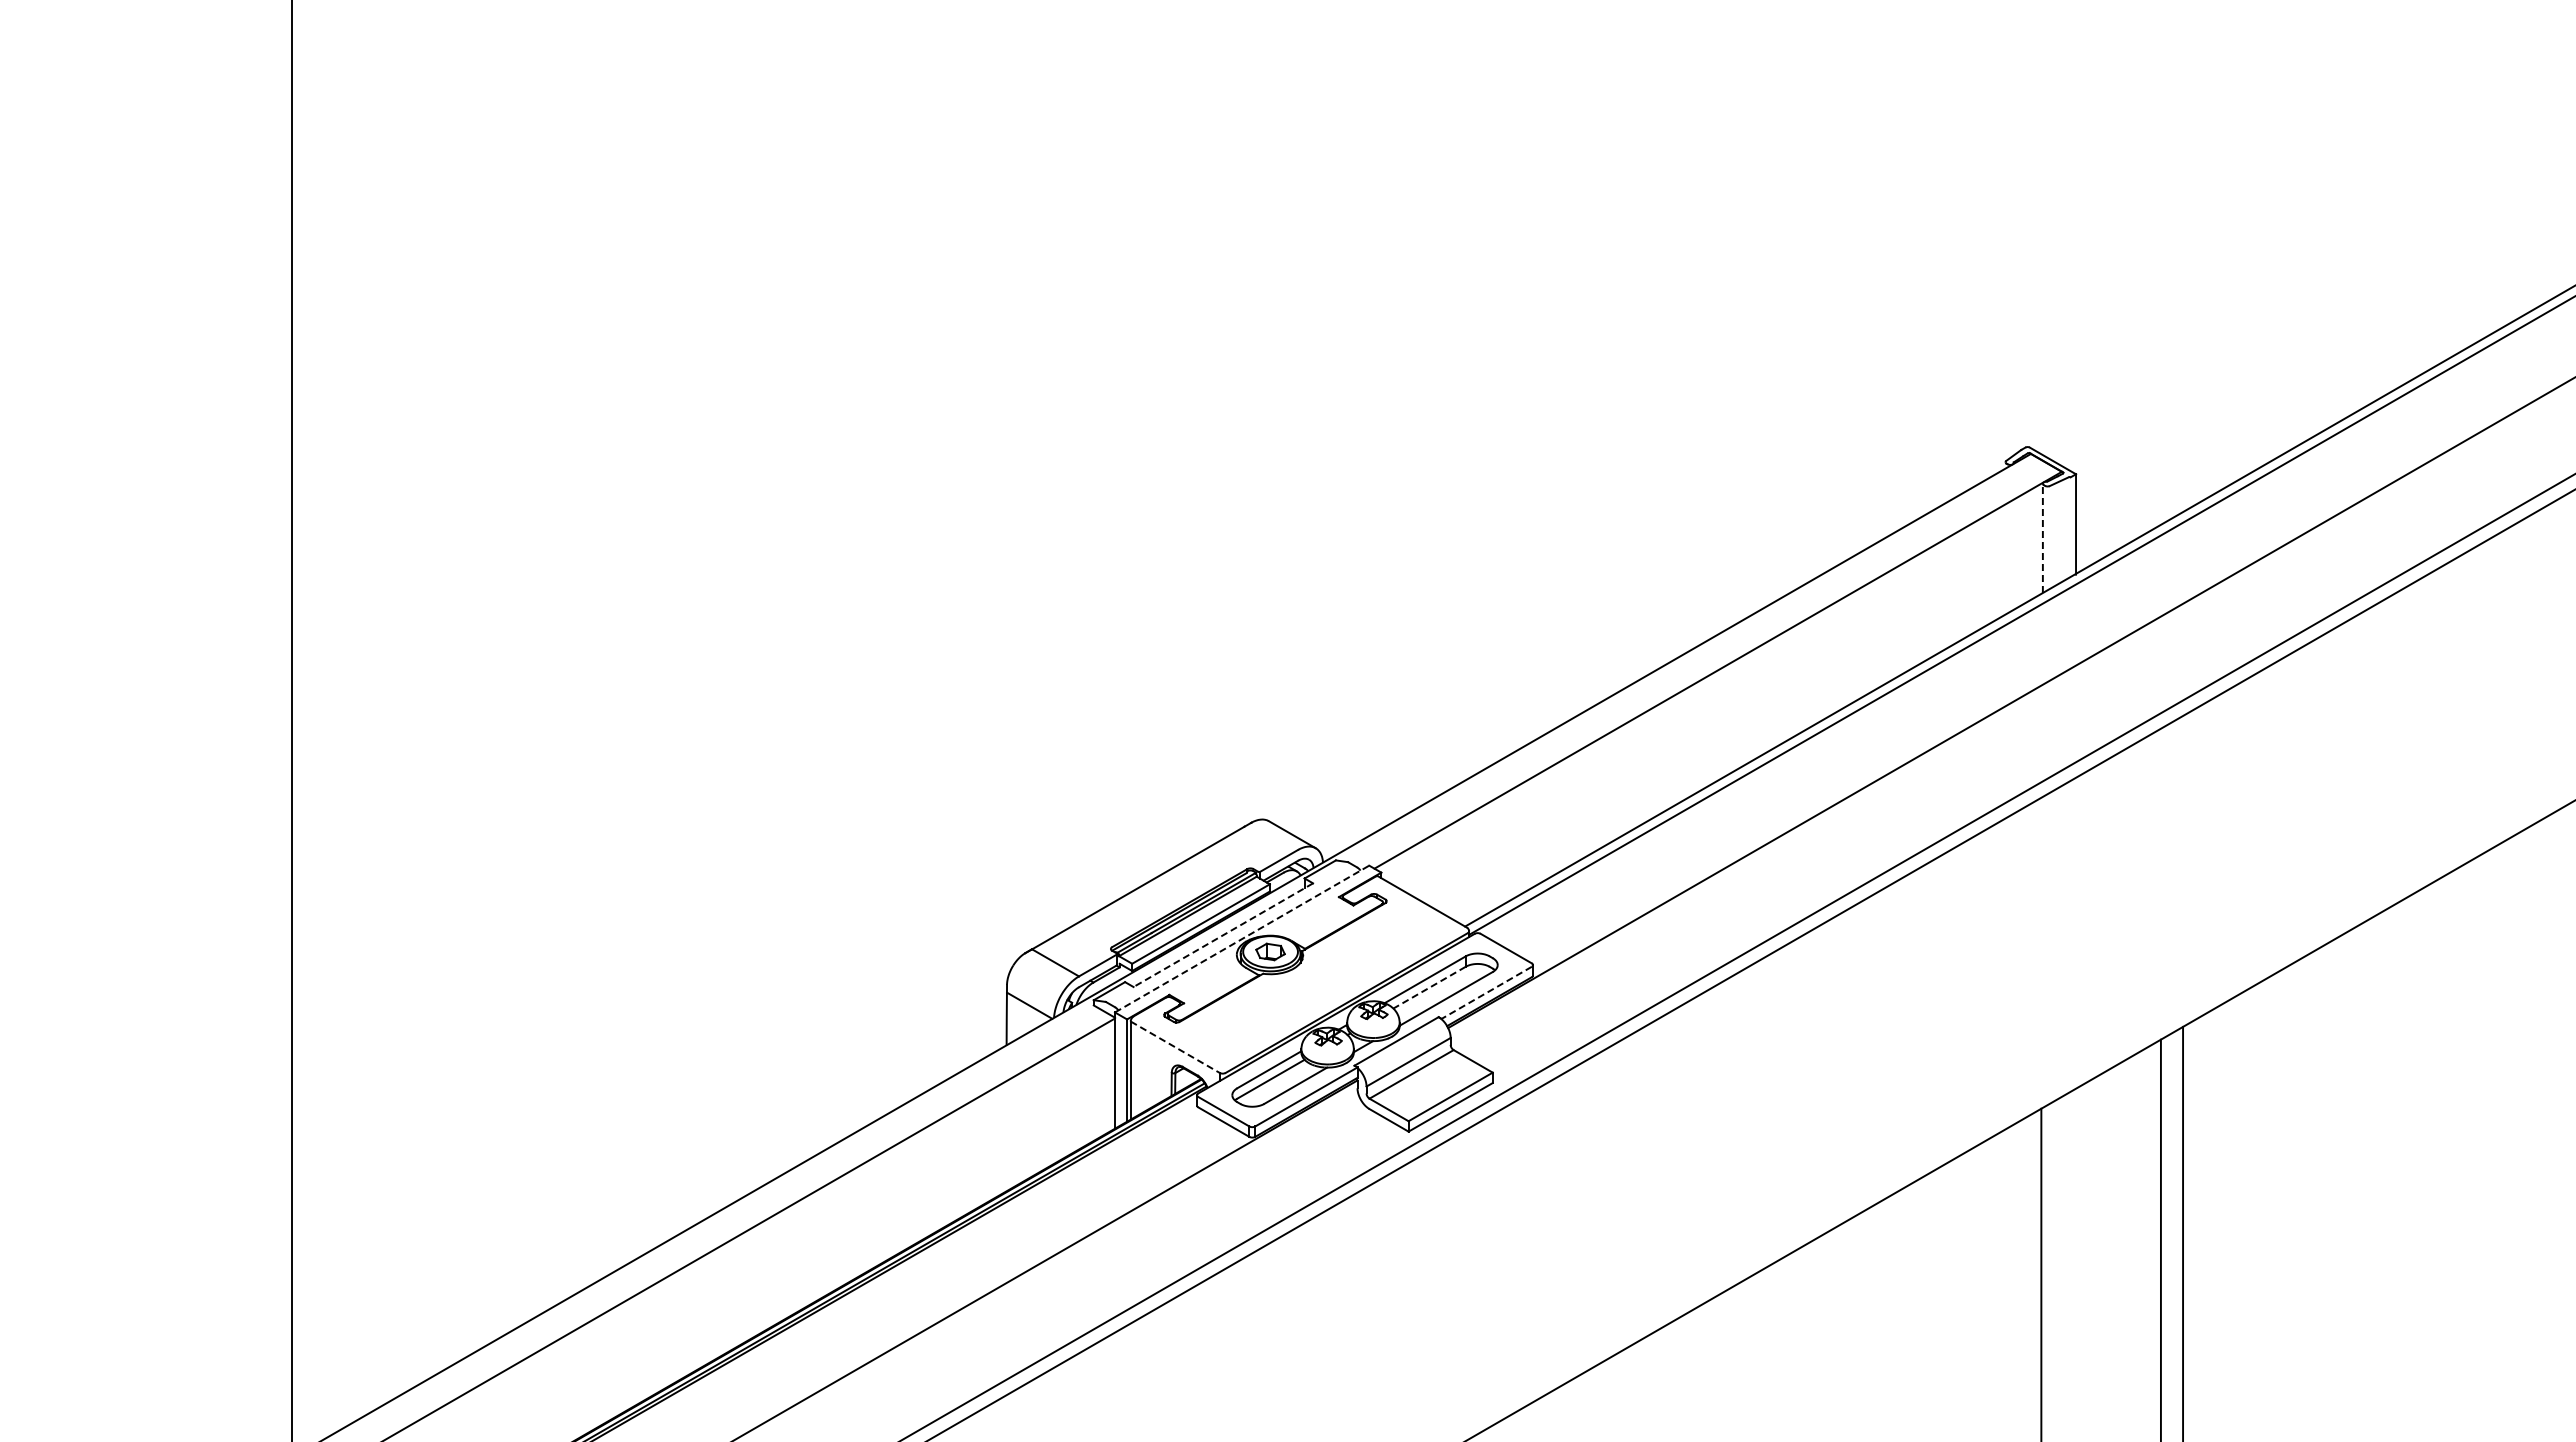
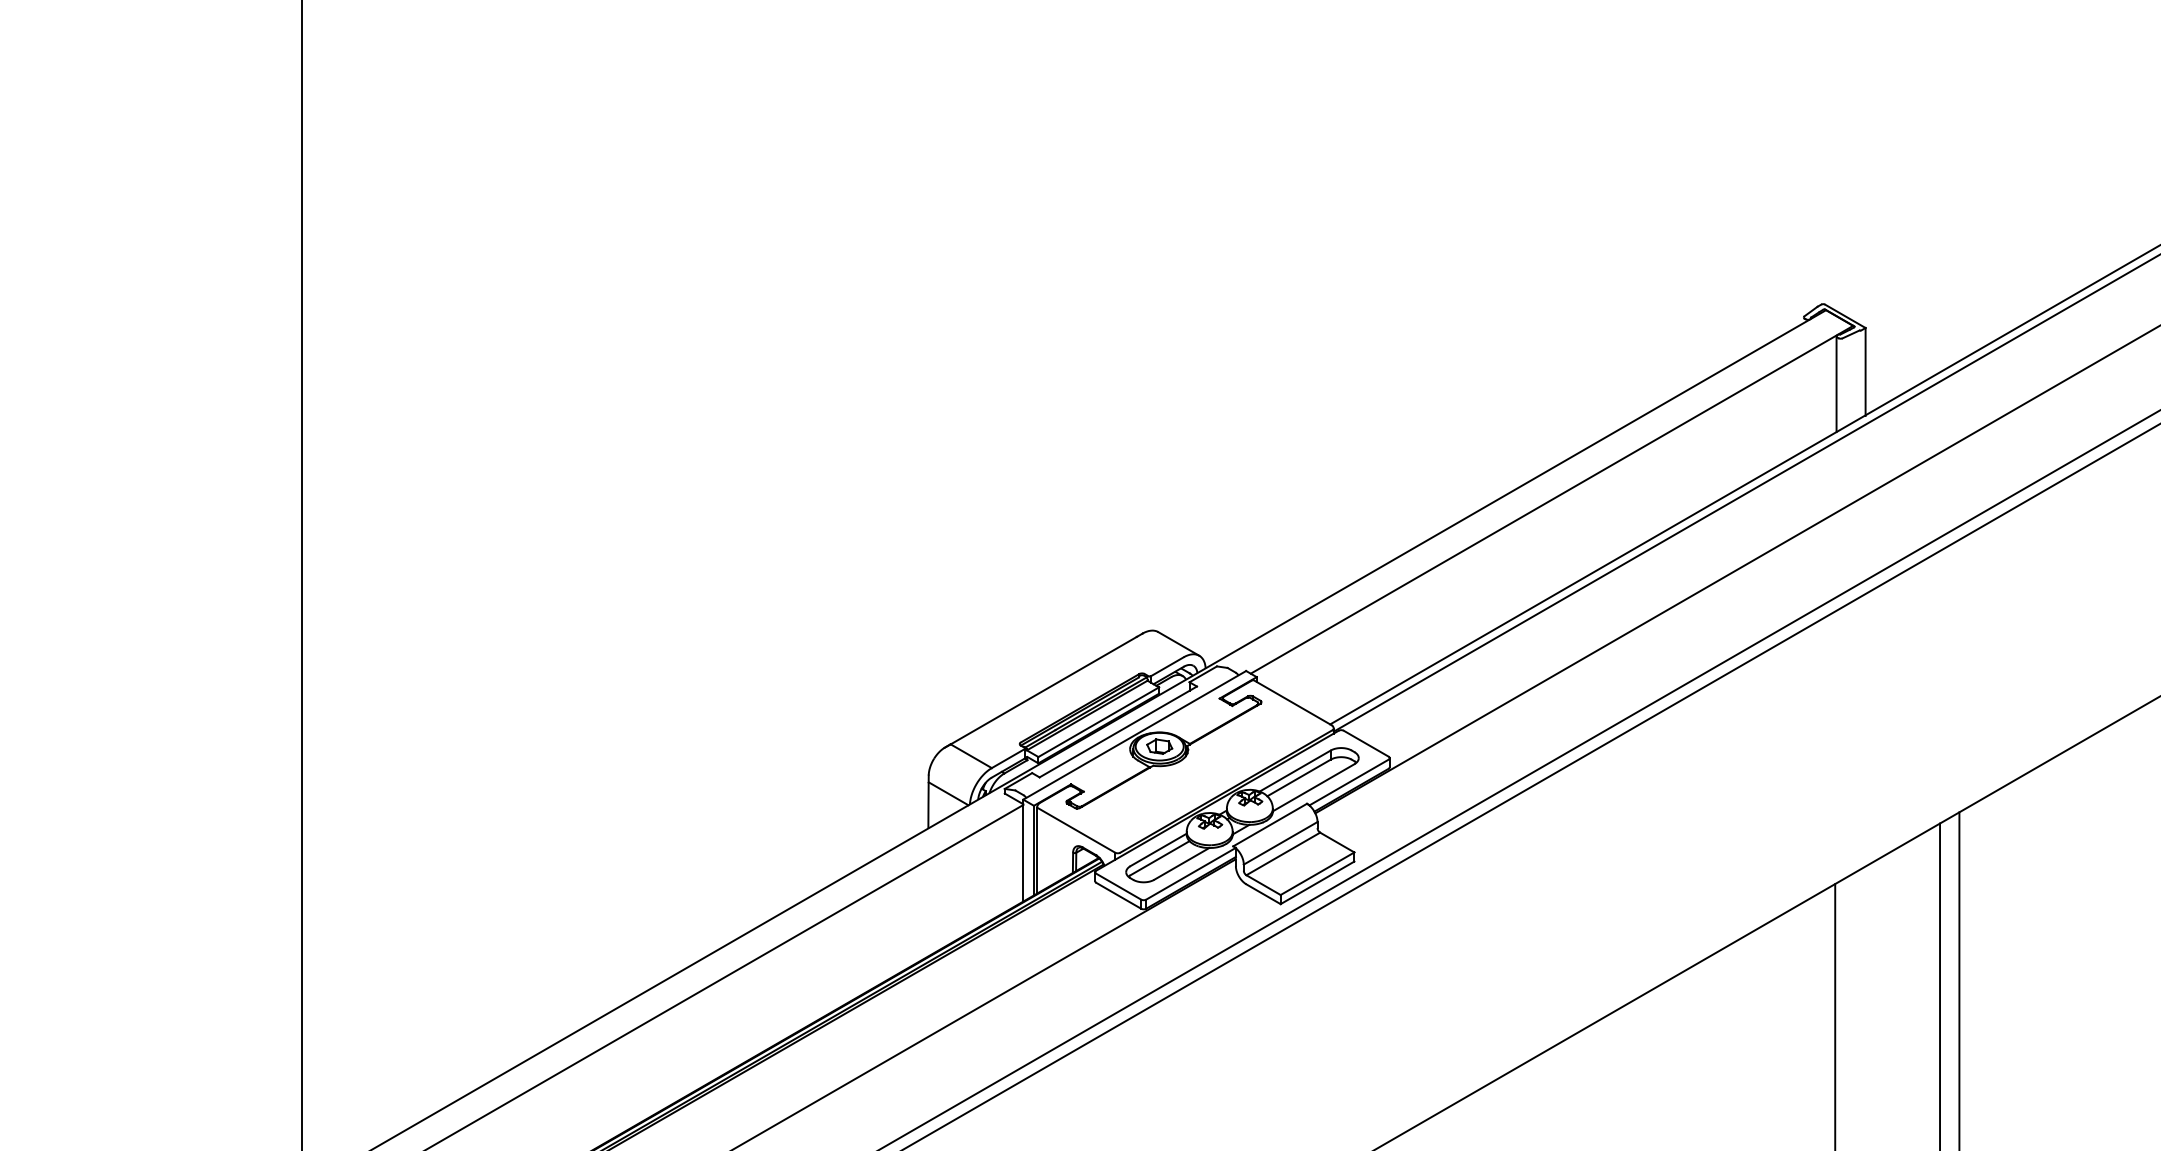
line: (2042, 538) -> (1836, 384), dashed -> solid
line: (1223, 935) -> (1118, 732), dashed -> solid
line: (1242, 939) -> (1135, 735), dashed -> solid
line: (1429, 987) -> (1298, 777), dashed -> solid
line: (1486, 993) -> (1348, 783), dashed -> solid
line: (1175, 1047) -> (1076, 830), dashed -> solid

